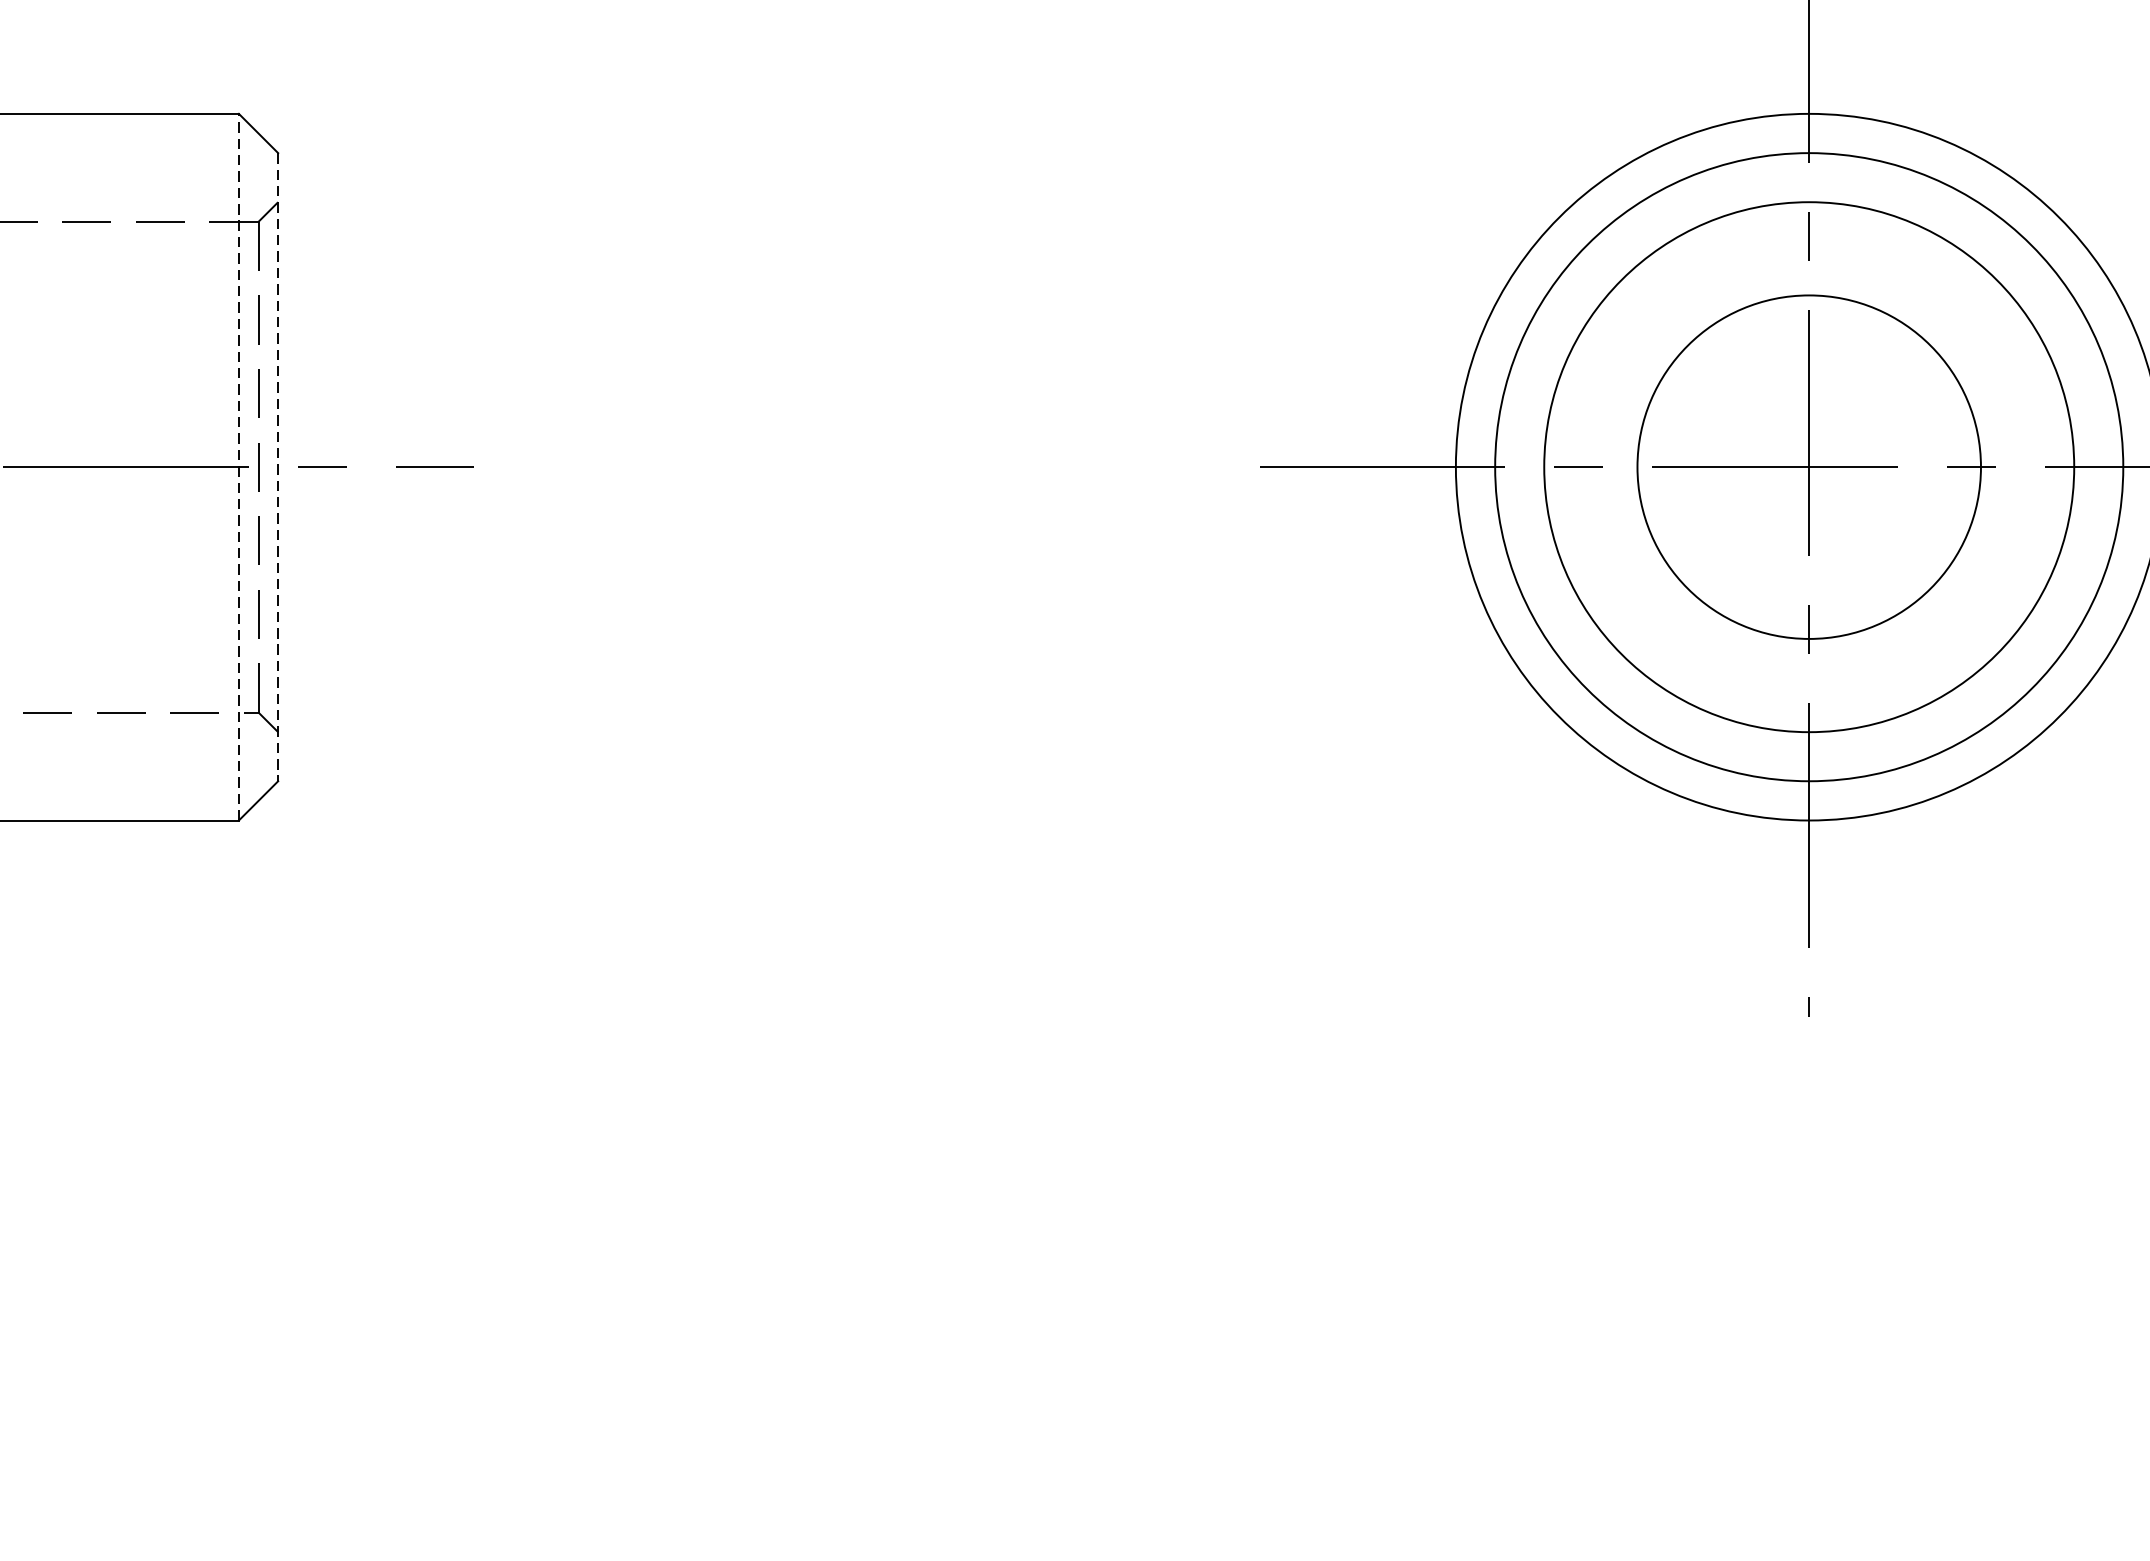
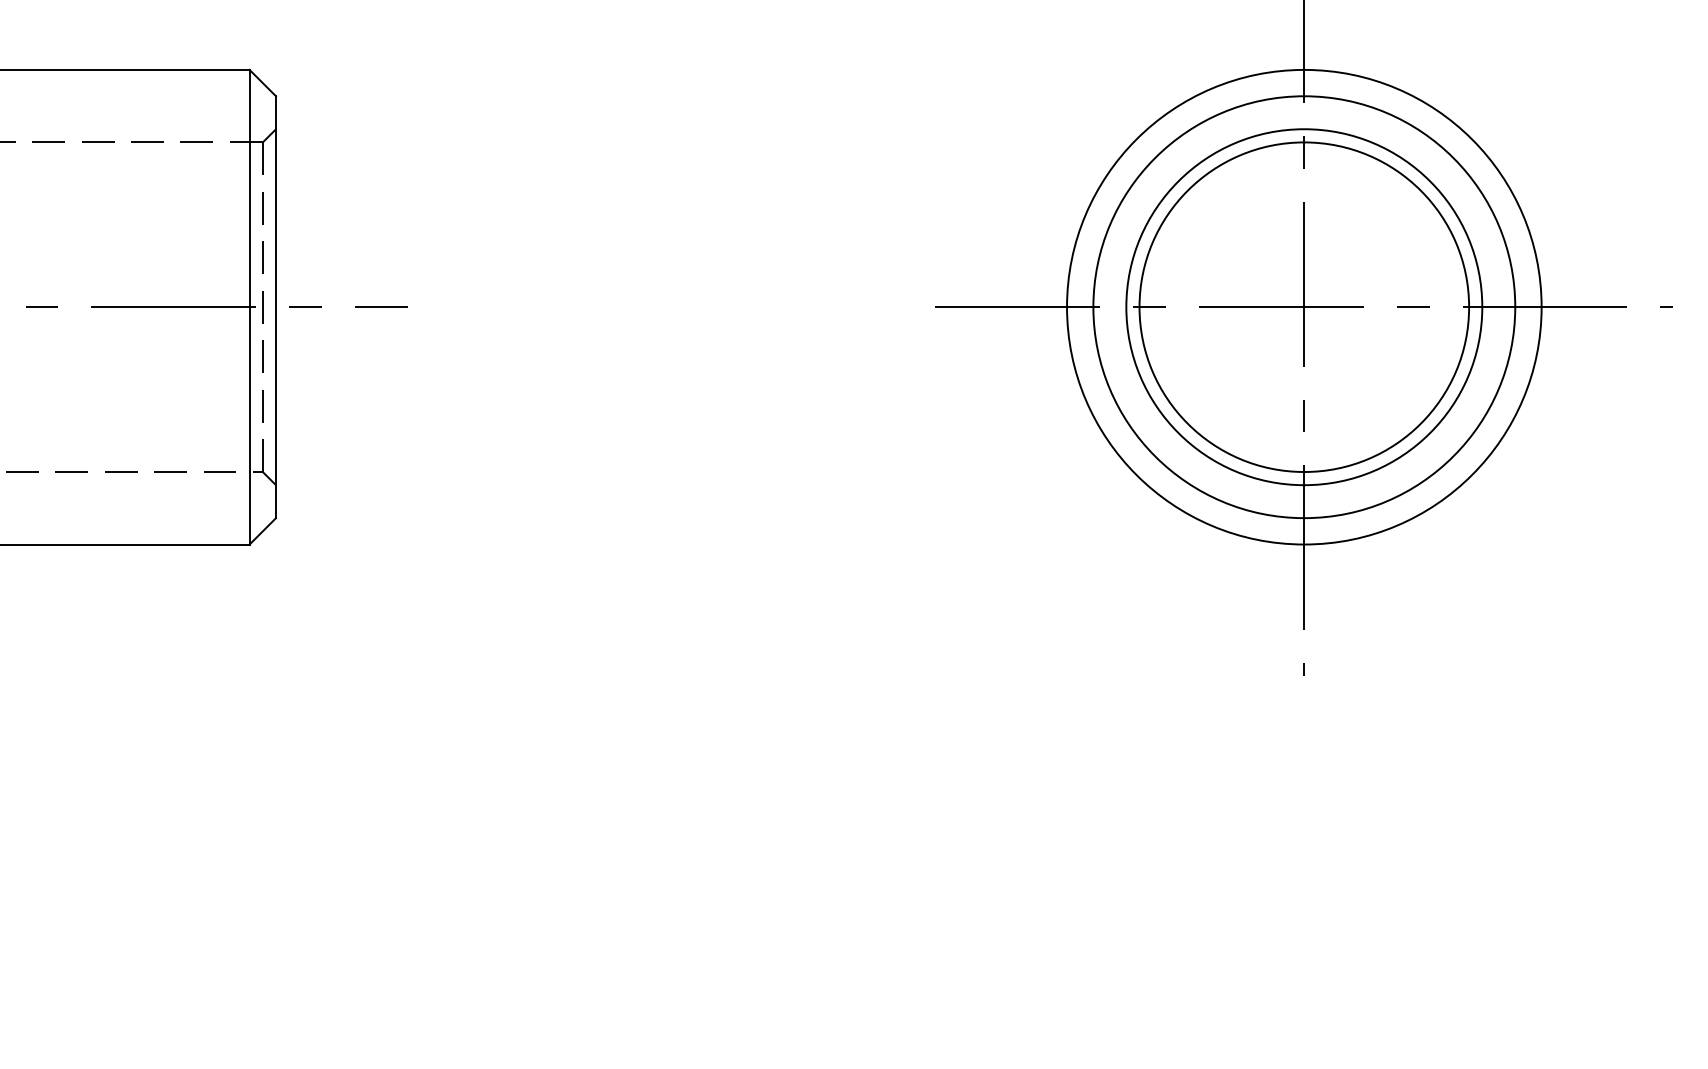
line: (238, 466) -> (249, 306), dashed -> solid
line: (278, 467) -> (276, 307), dashed -> solid
circle: (1809, 467) -> (1304, 307), size x1.43

